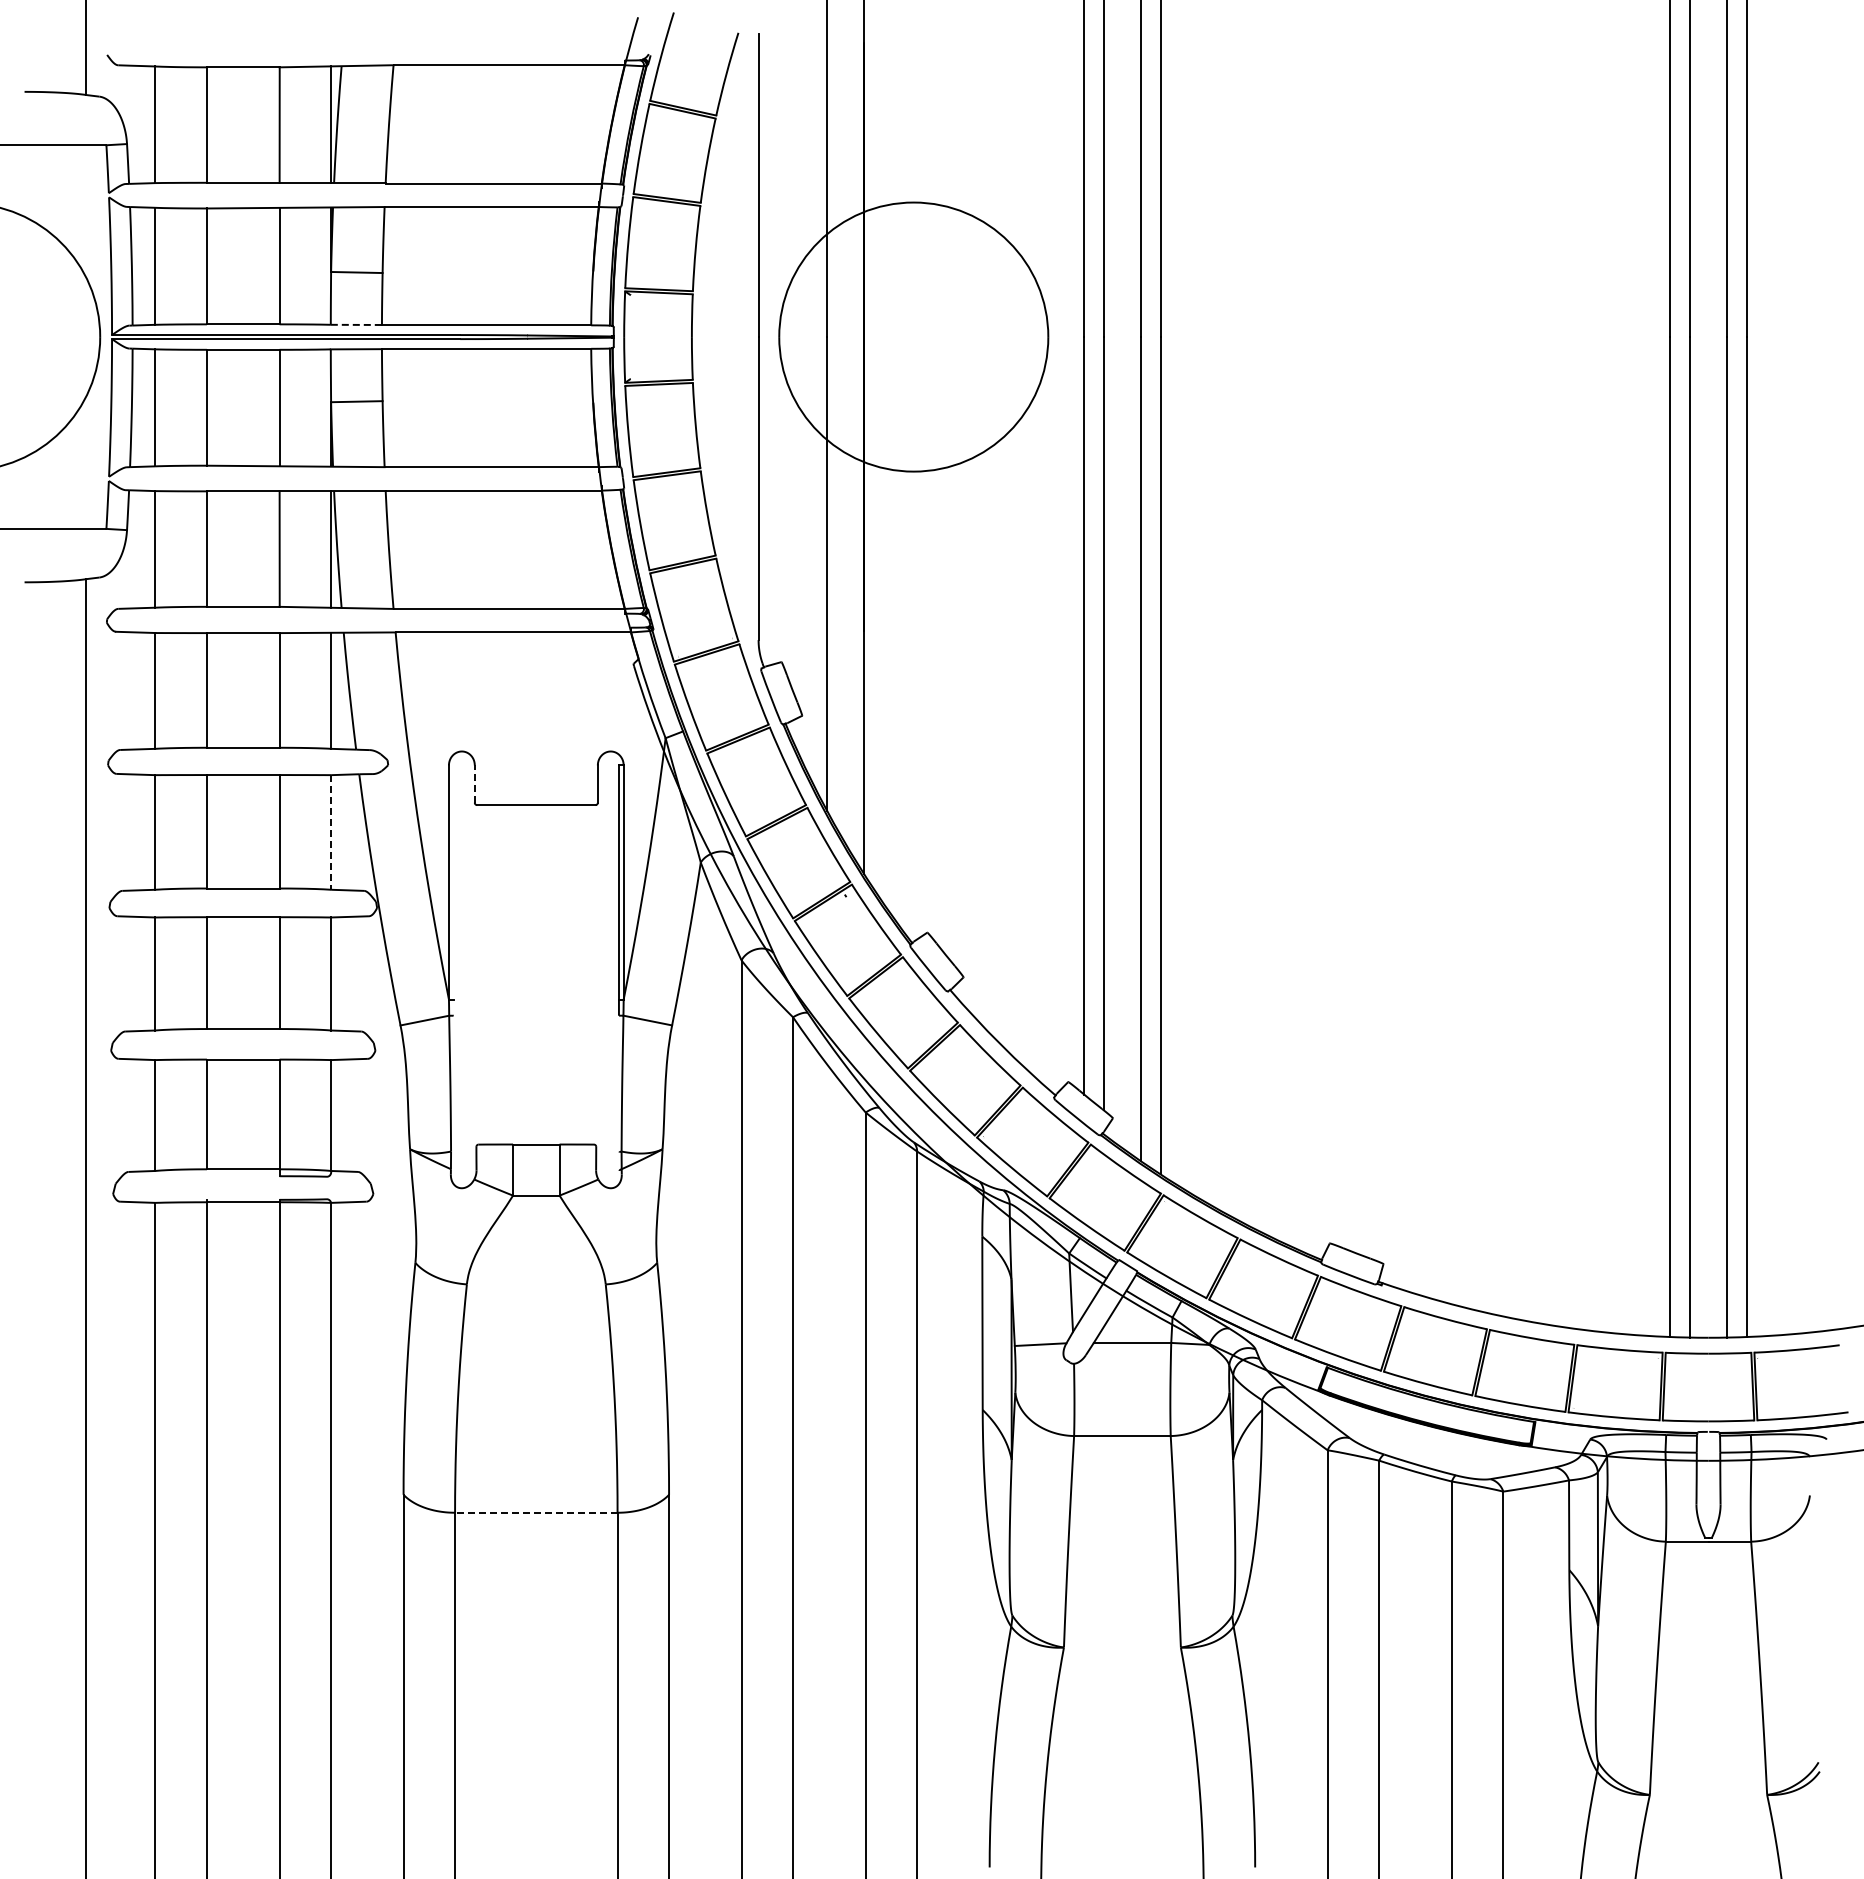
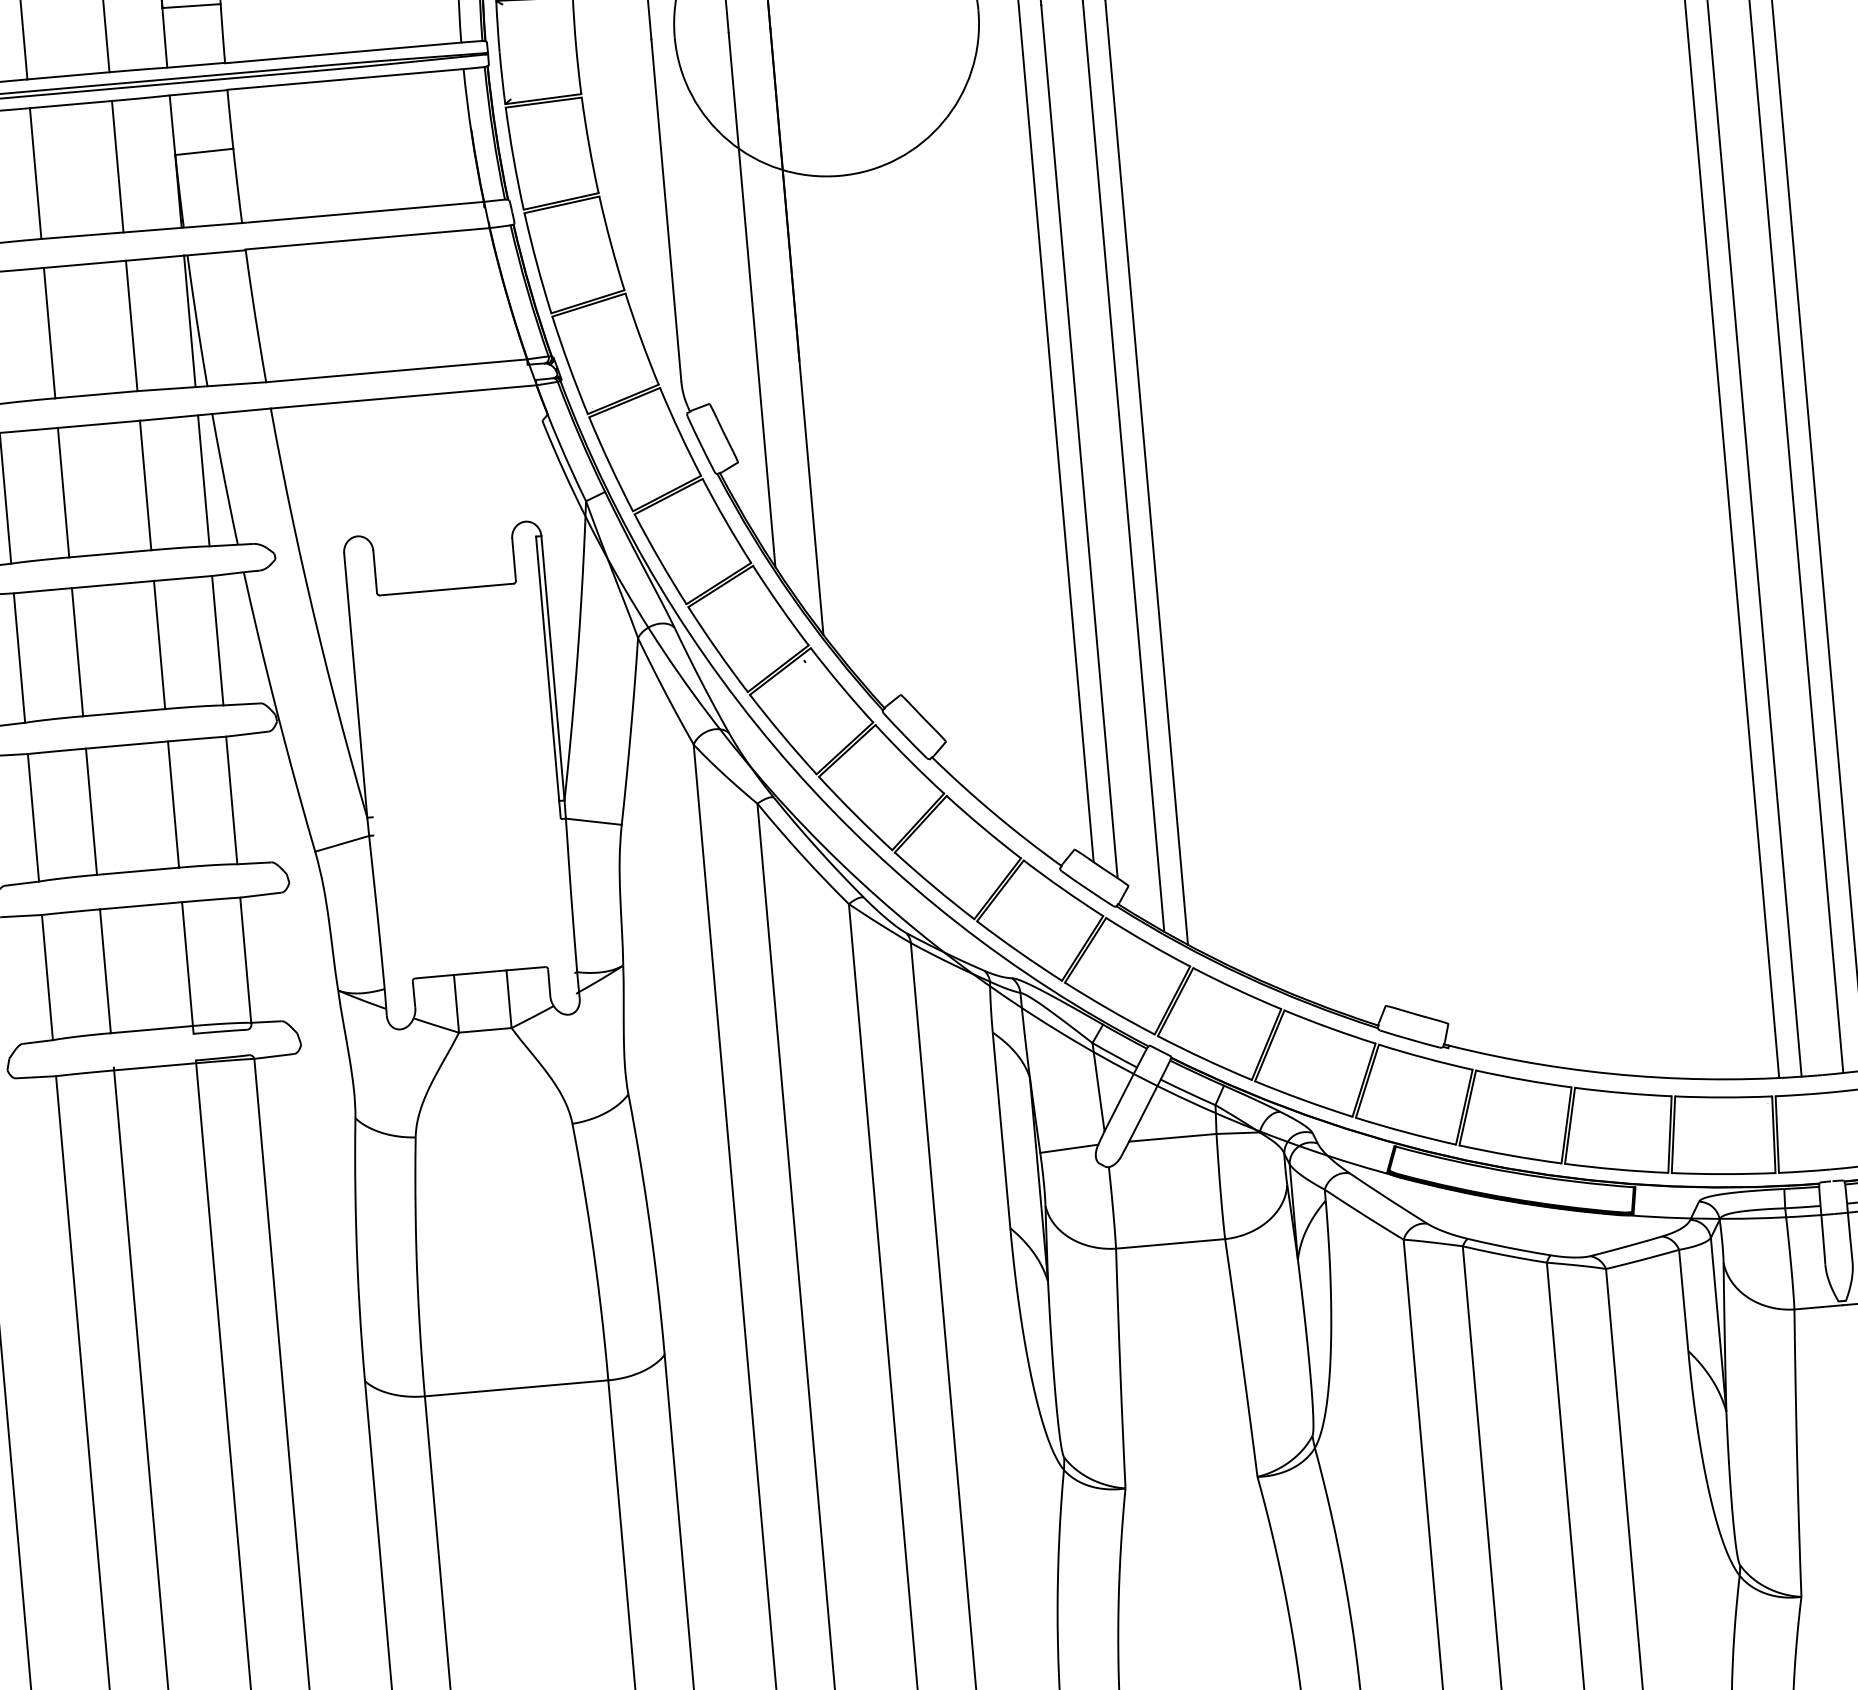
line: (356, 324) -> (196, 64), dashed -> solid
line: (474, 784) -> (374, 572), dashed -> solid
line: (331, 832) -> (218, 640), dashed -> solid
line: (535, 1512) -> (515, 1388), dashed -> solid

